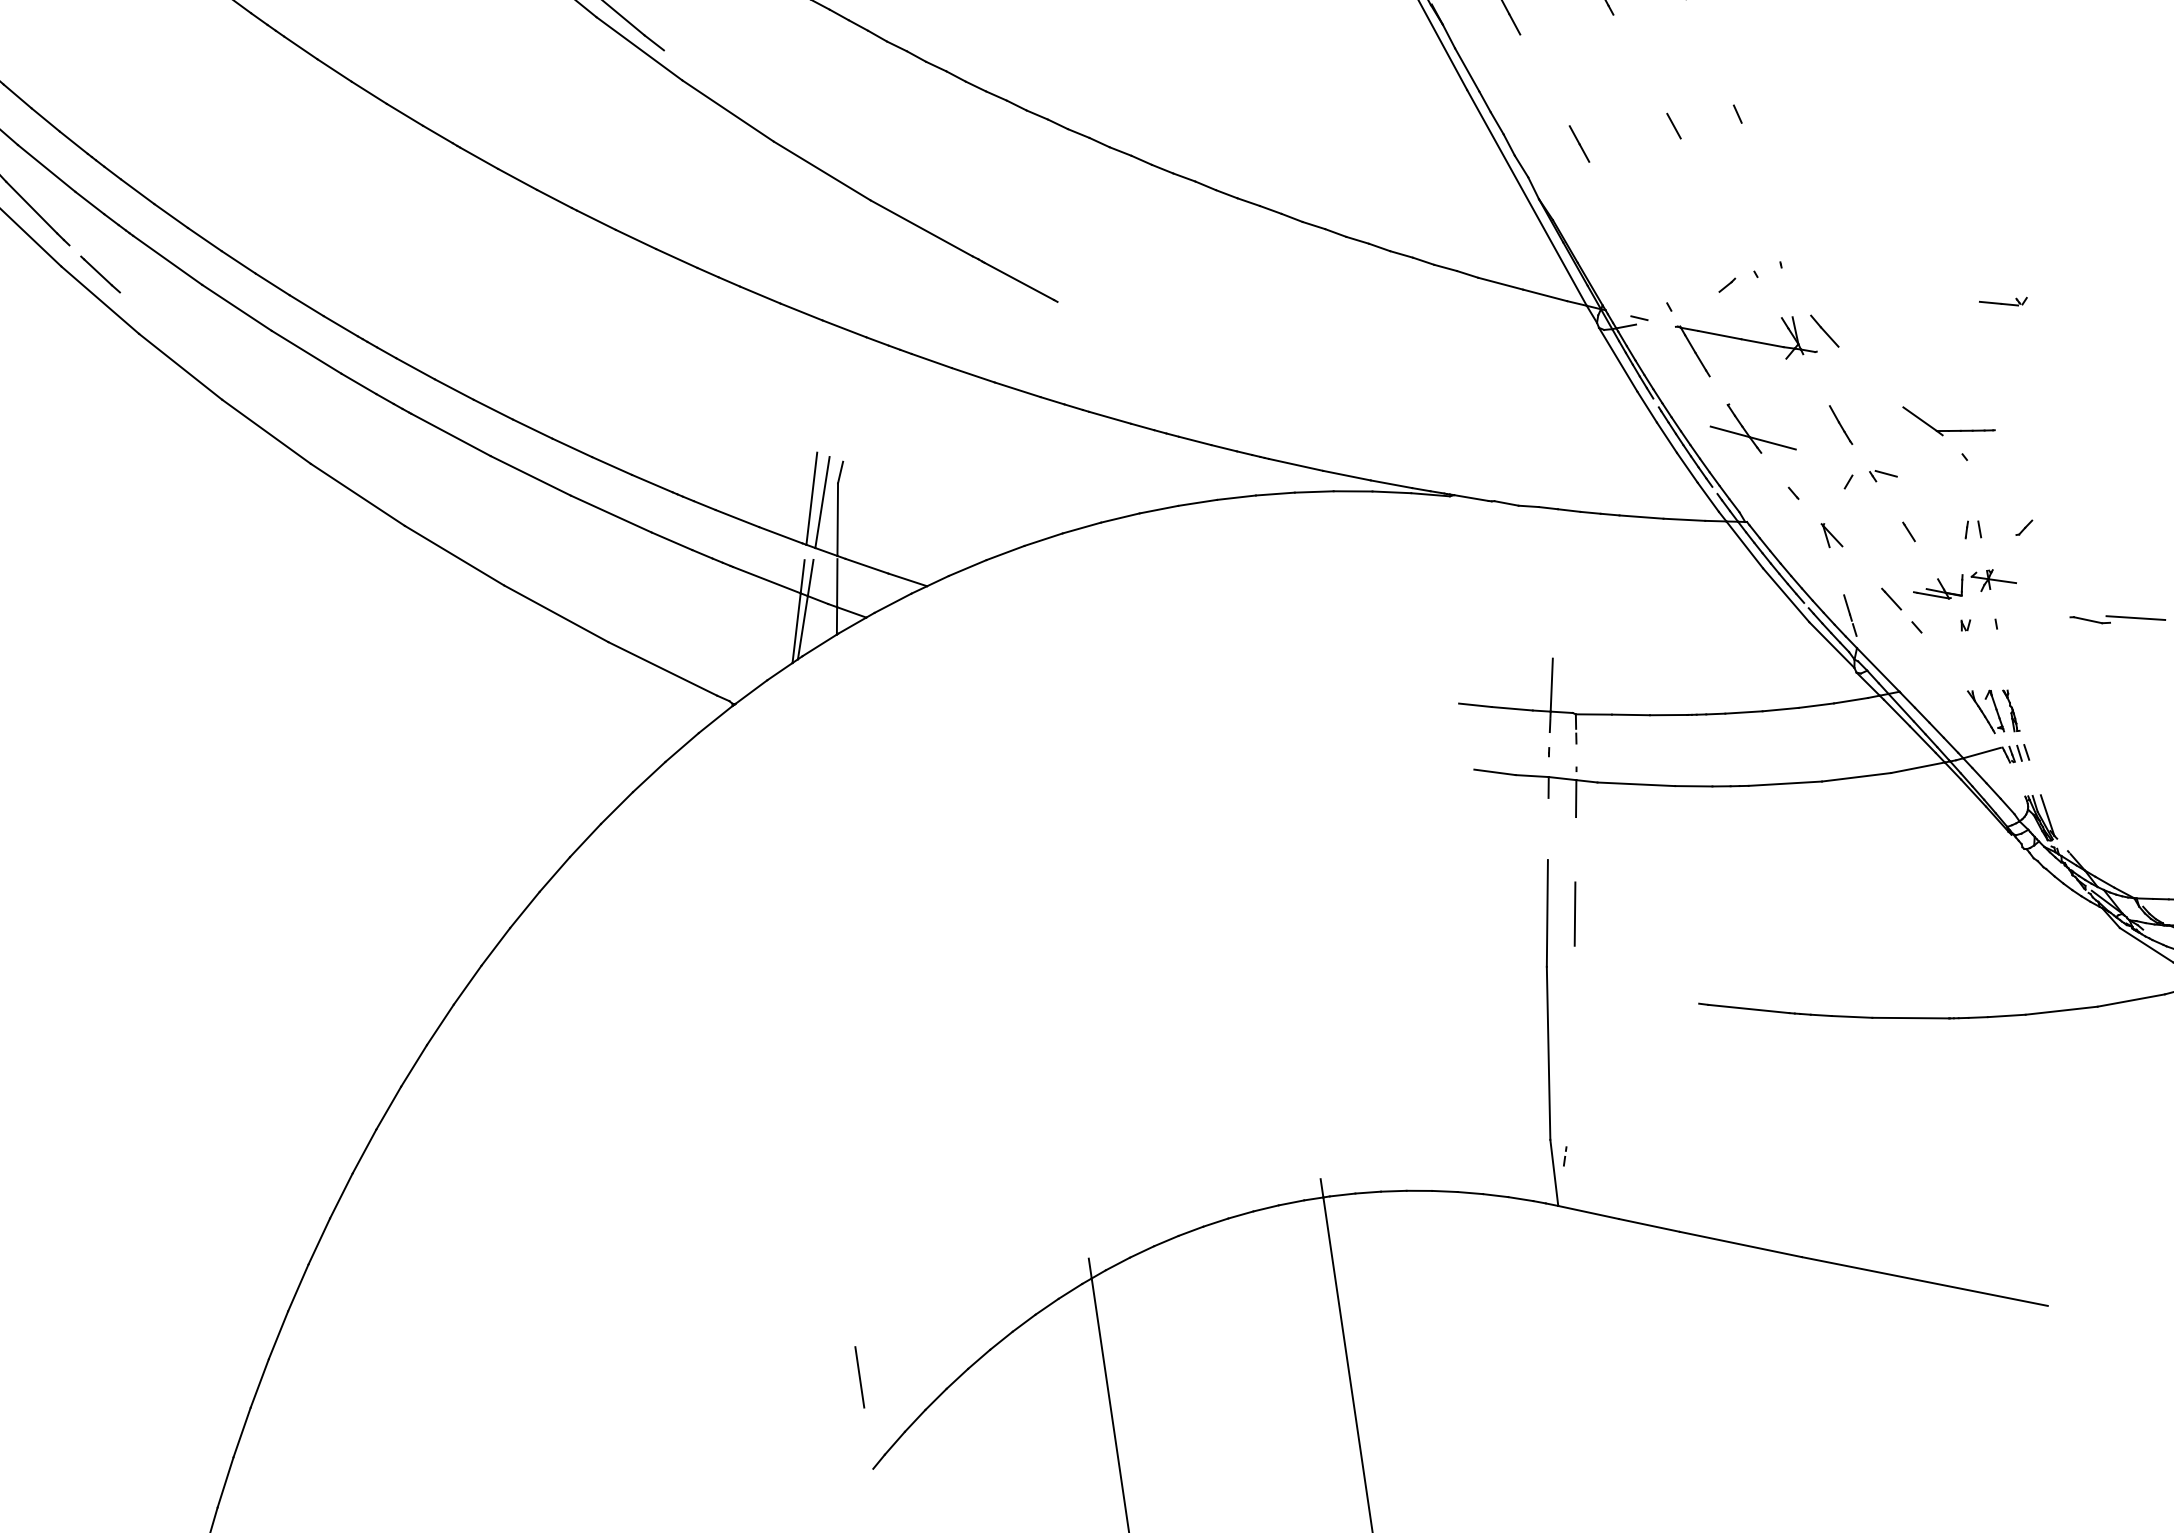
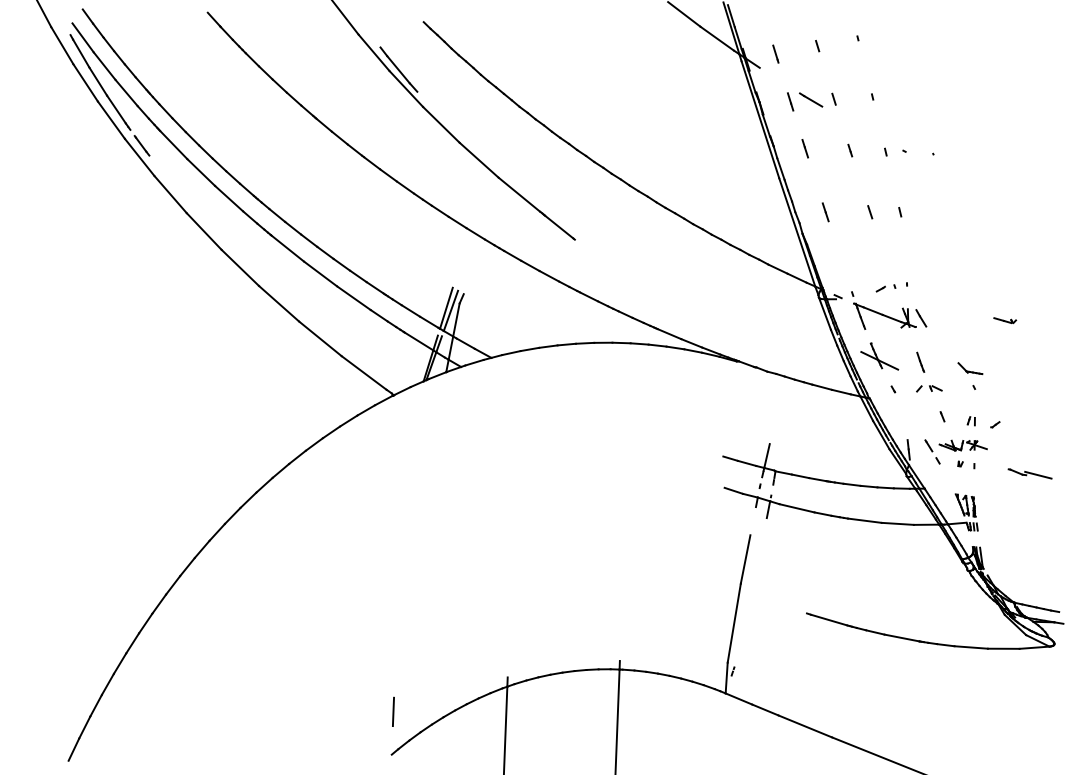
part: (1949, 418) -> (970, 368), size x0.6
part: (1830, 535) -> (906, 411), removed
line: (1573, 913) -> (757, 561), removed

